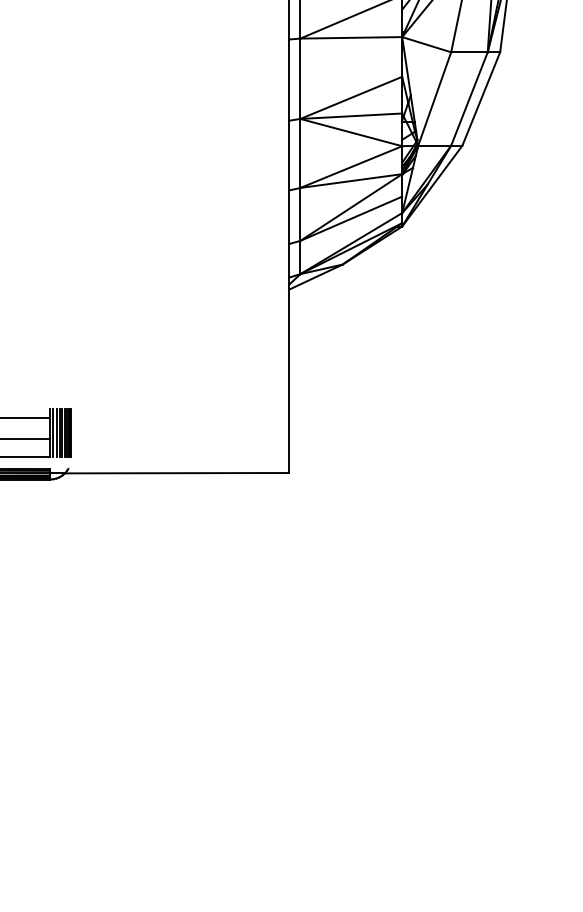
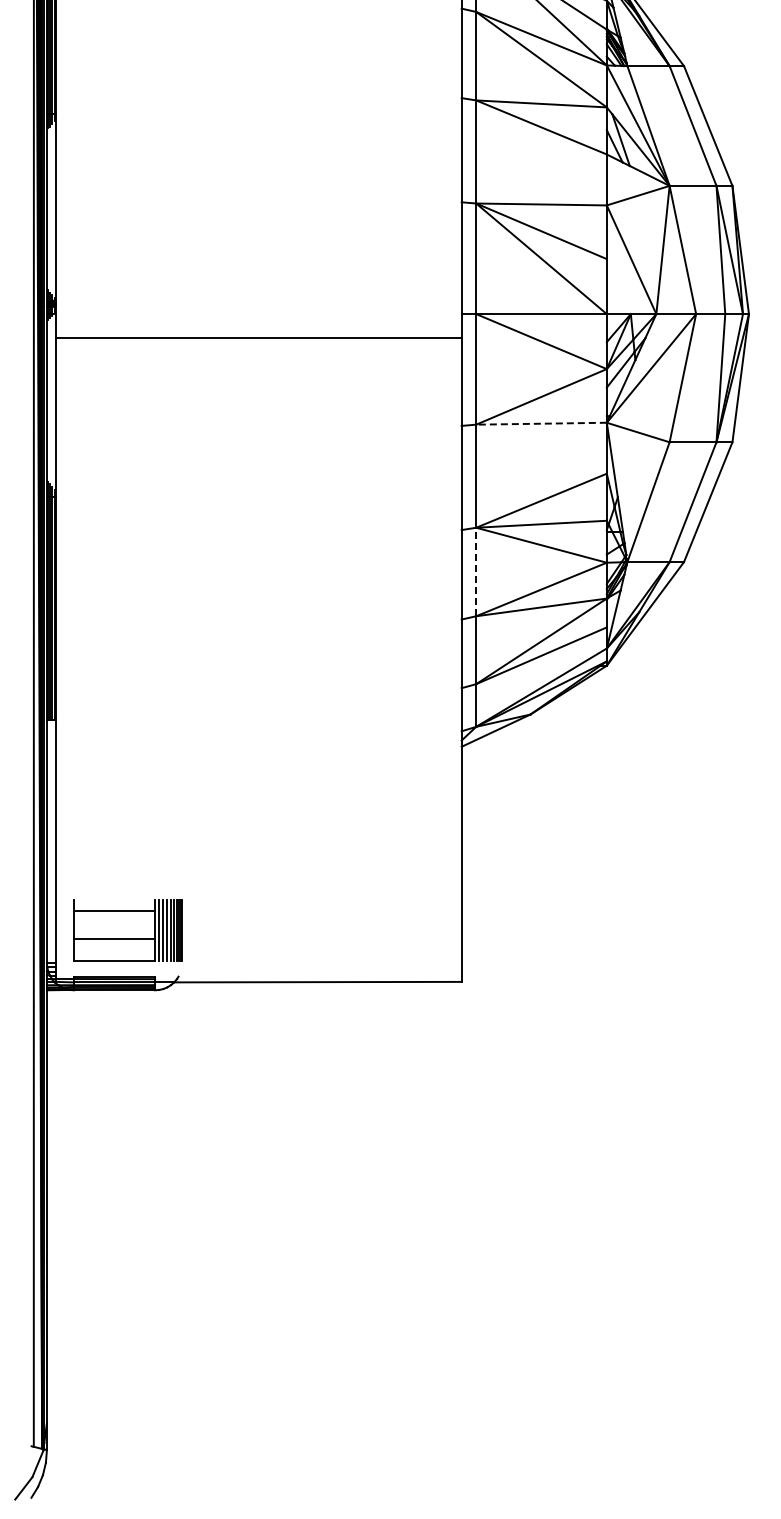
line: (351, 37) -> (541, 423), solid -> dashed
line: (300, 153) -> (476, 571), solid -> dashed

